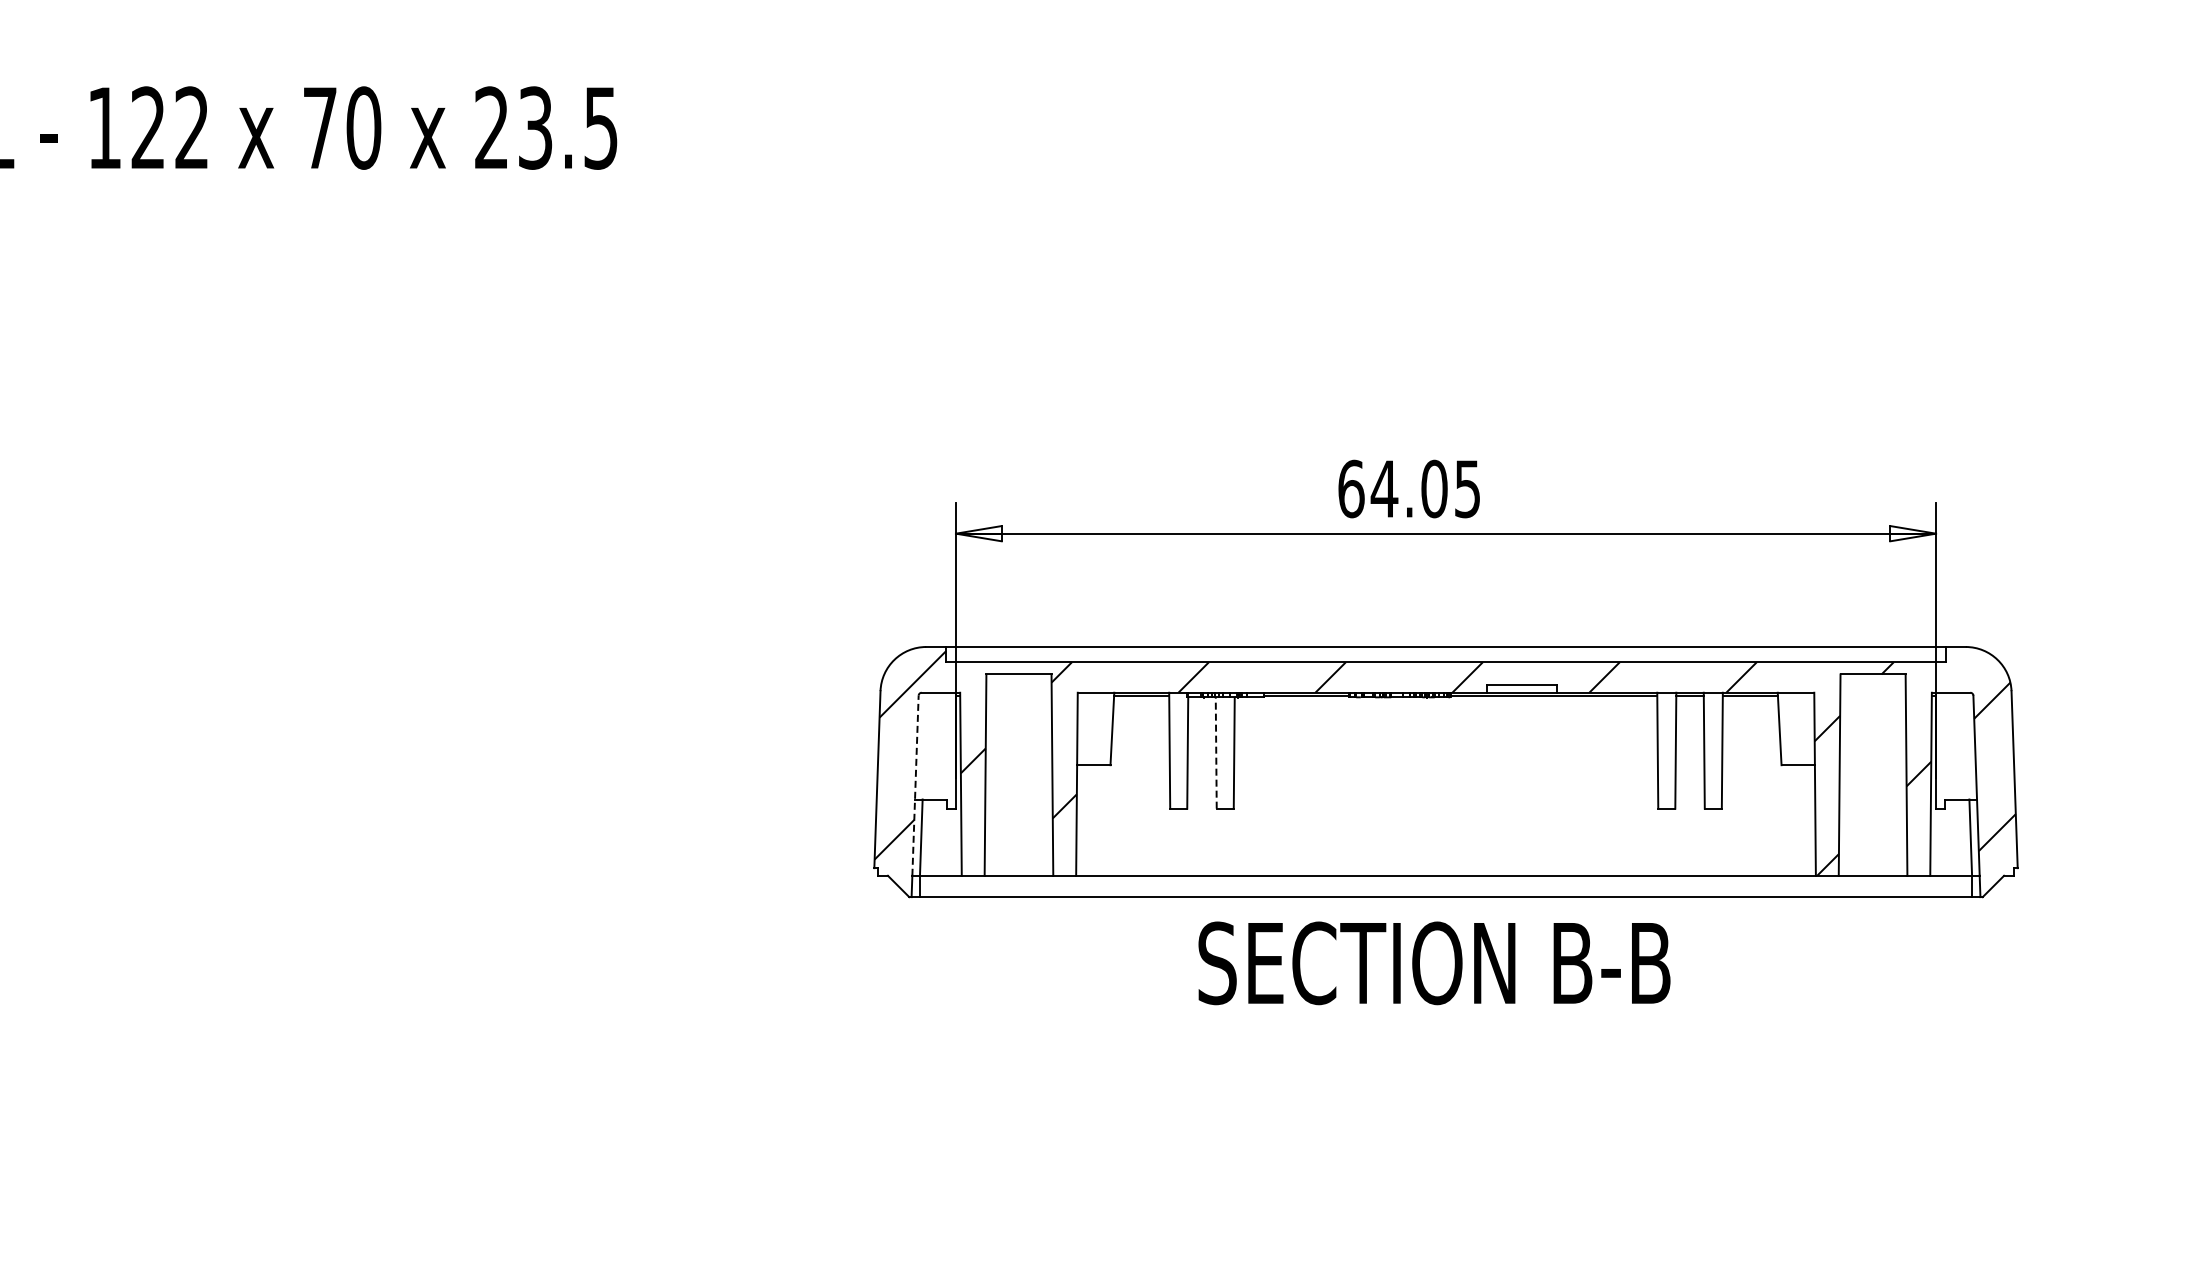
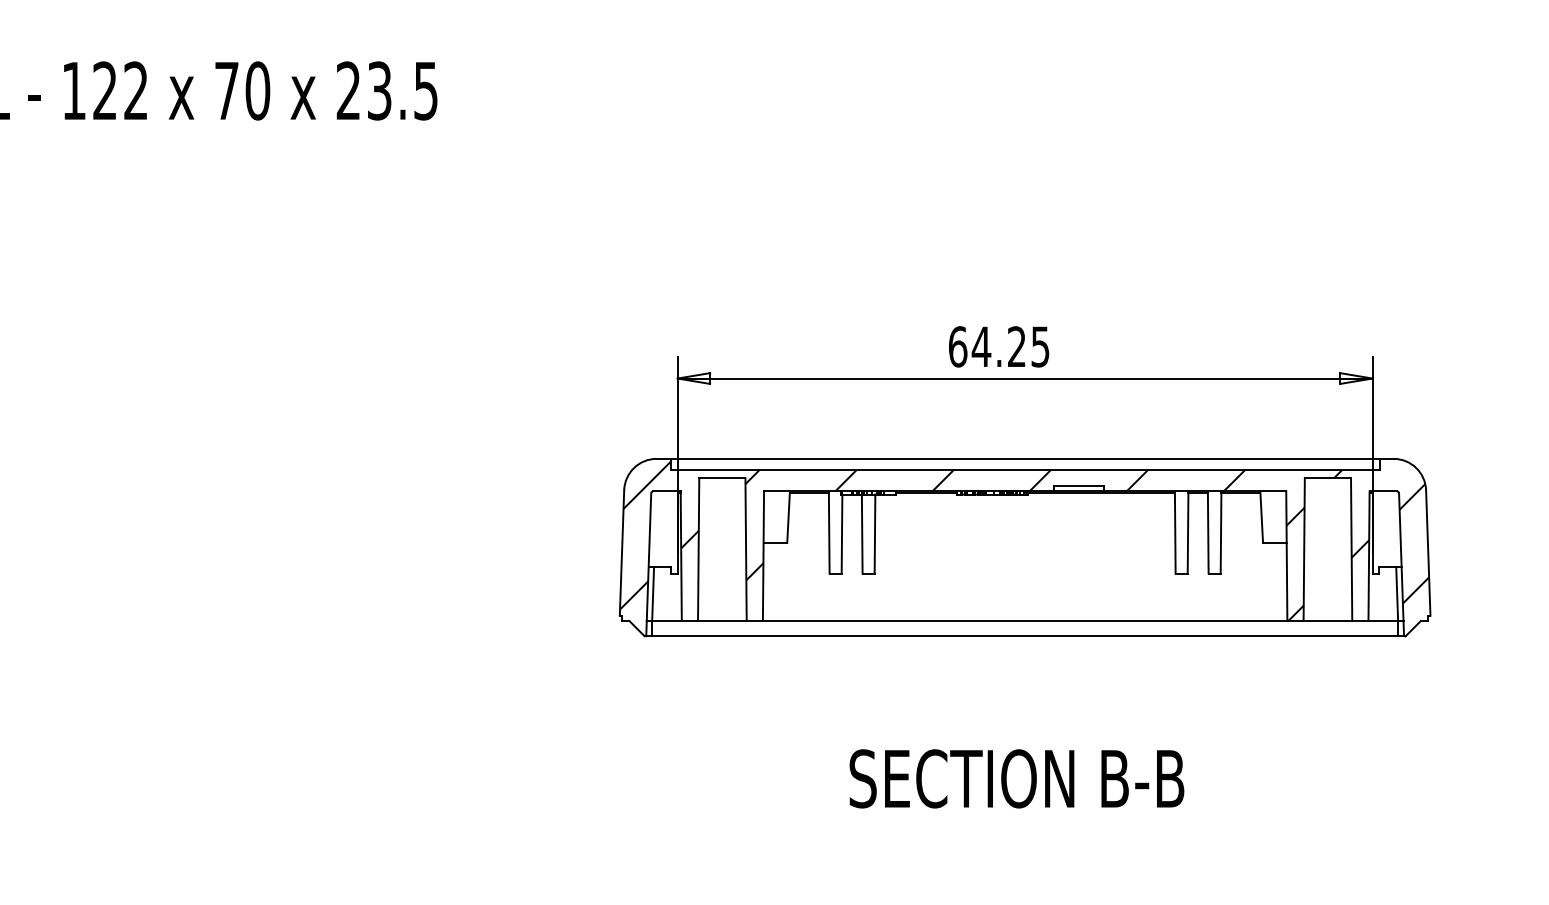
text: (1434, 488) -> (1016, 346), 64.05 -> 64.25
line: (1216, 753) -> (862, 534), dashed -> solid
line: (915, 785) -> (649, 557), dashed -> solid
text: (1434, 963) -> (1016, 778), moved

